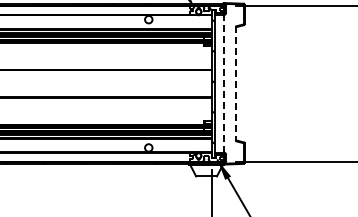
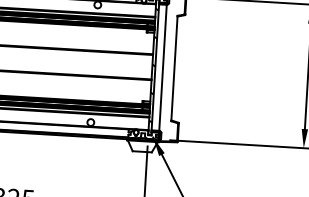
line: (223, 83) -> (162, 67), dashed -> solid
line: (236, 84) -> (174, 69), dashed -> solid

